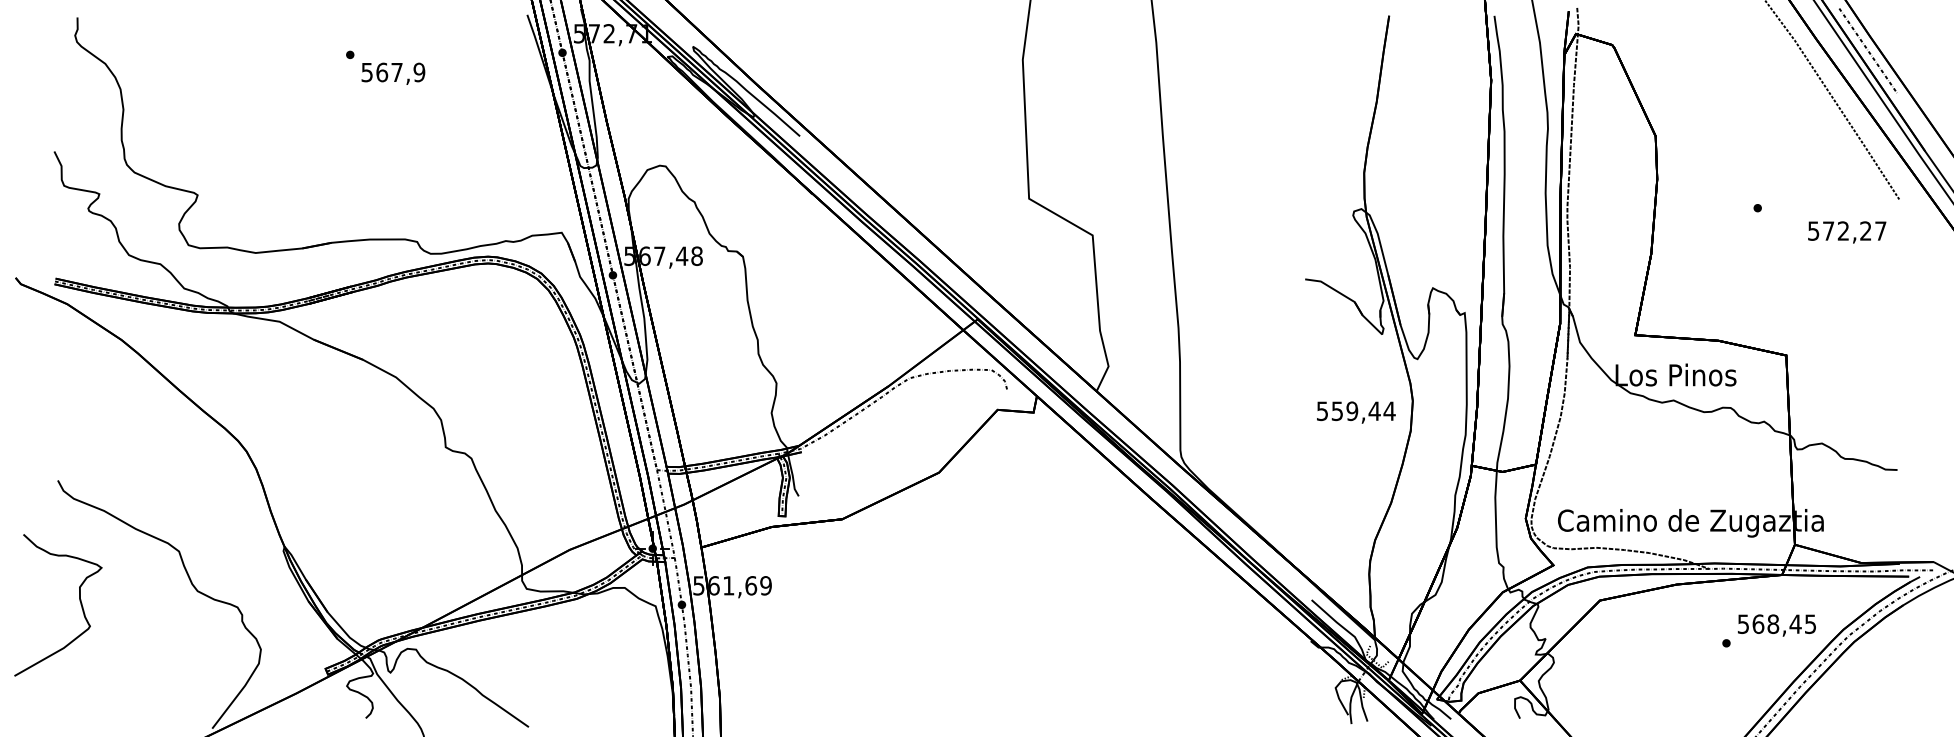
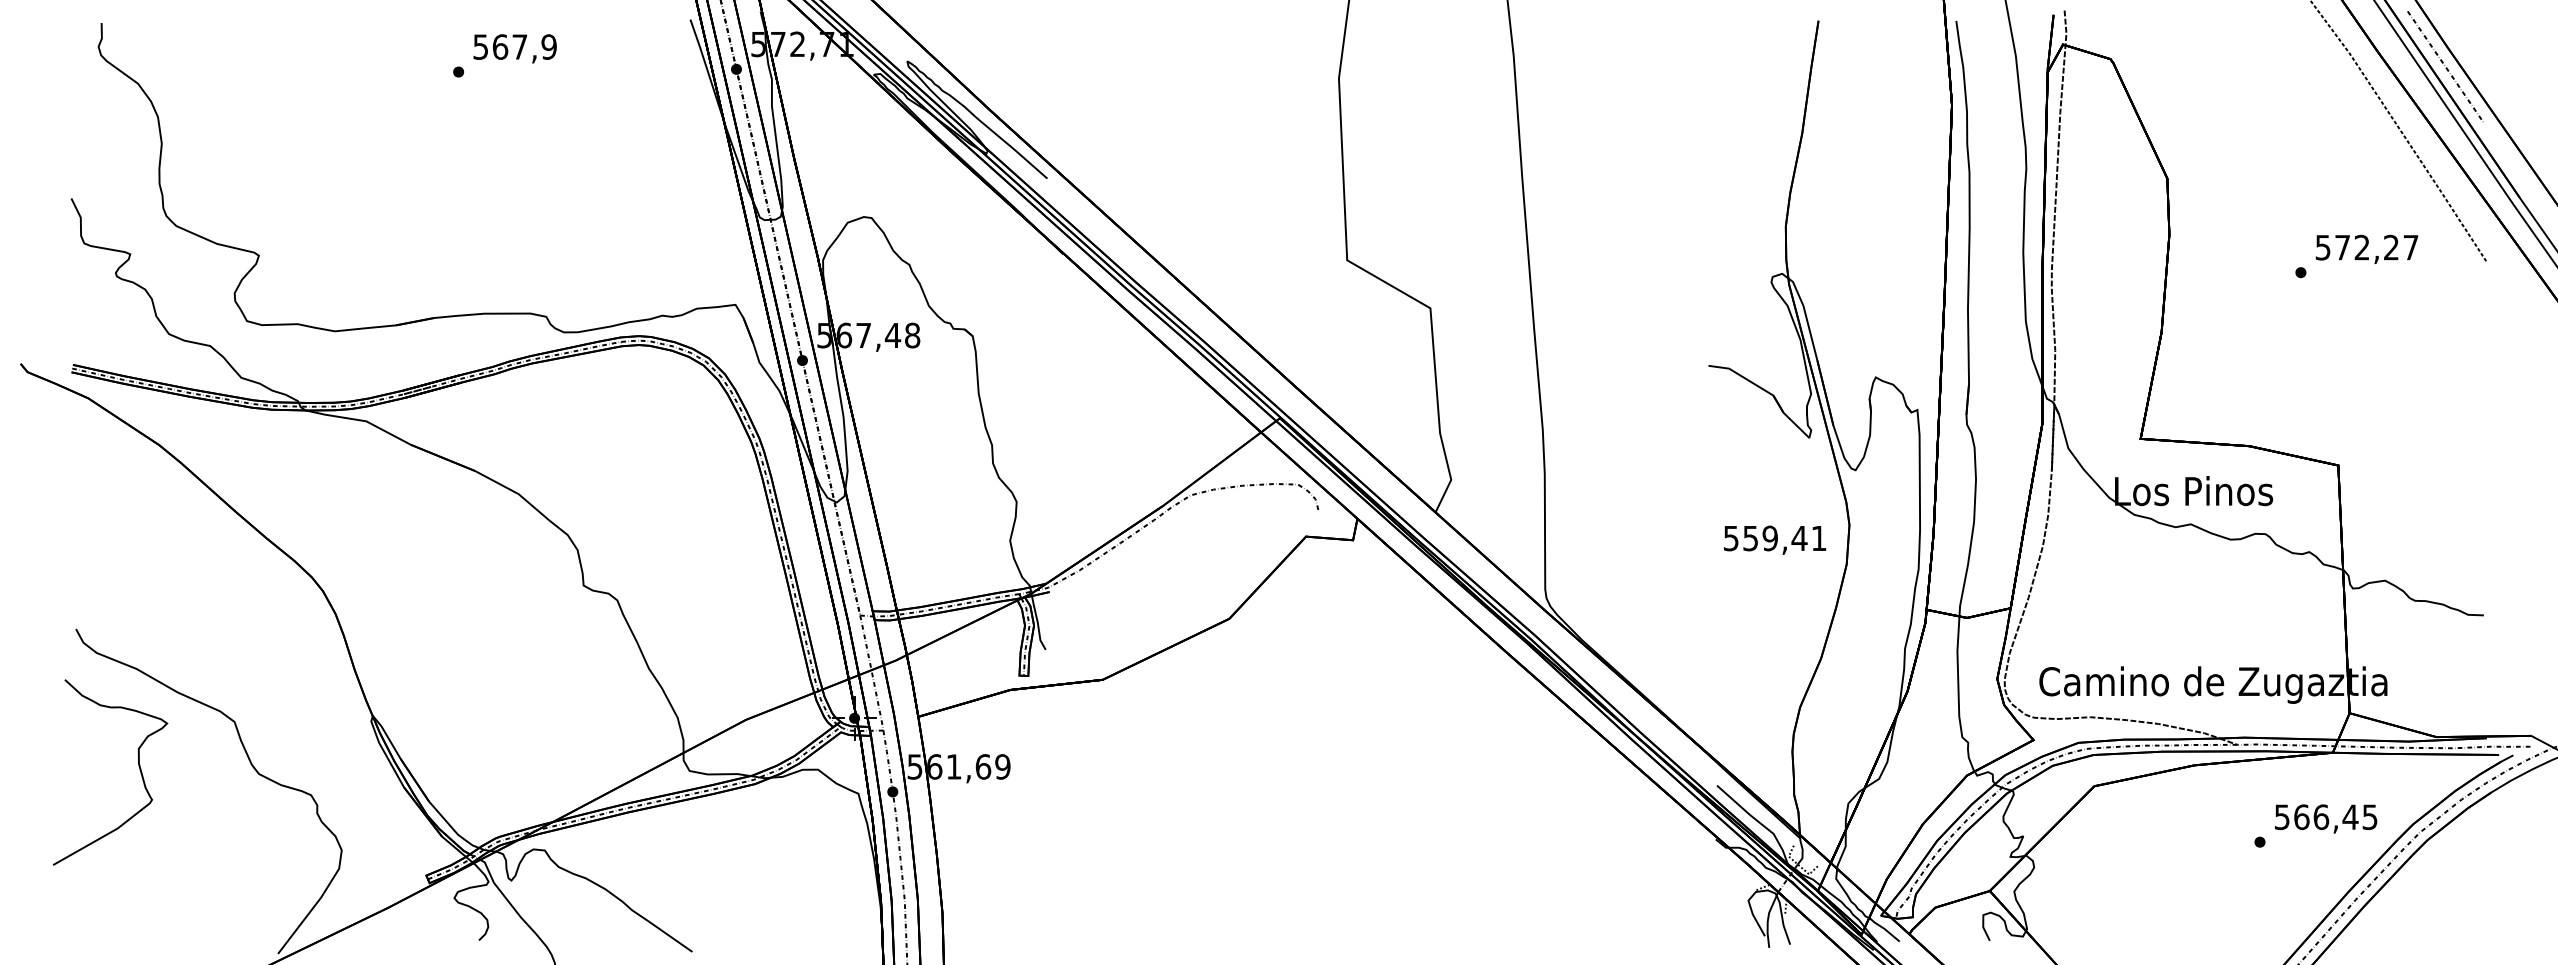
text: (392, 73) -> (514, 48), moved
text: (1846, 231) -> (2366, 248), moved
text: (1389, 411) -> (1819, 538), 559,44 -> 559,41
curve: (79, 600) -> (138, 766), moved
text: (1773, 623) -> (2321, 816), 568,45 -> 566,45

